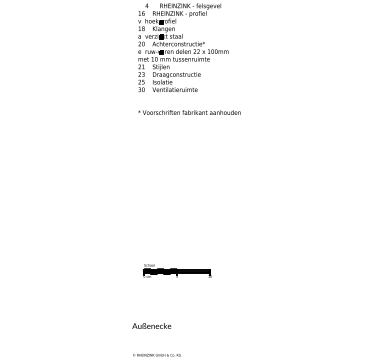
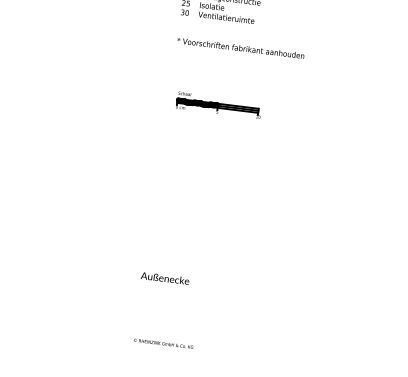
part: (176, 270) -> (217, 104), moved
text: (151, 325) -> (164, 277), moved

